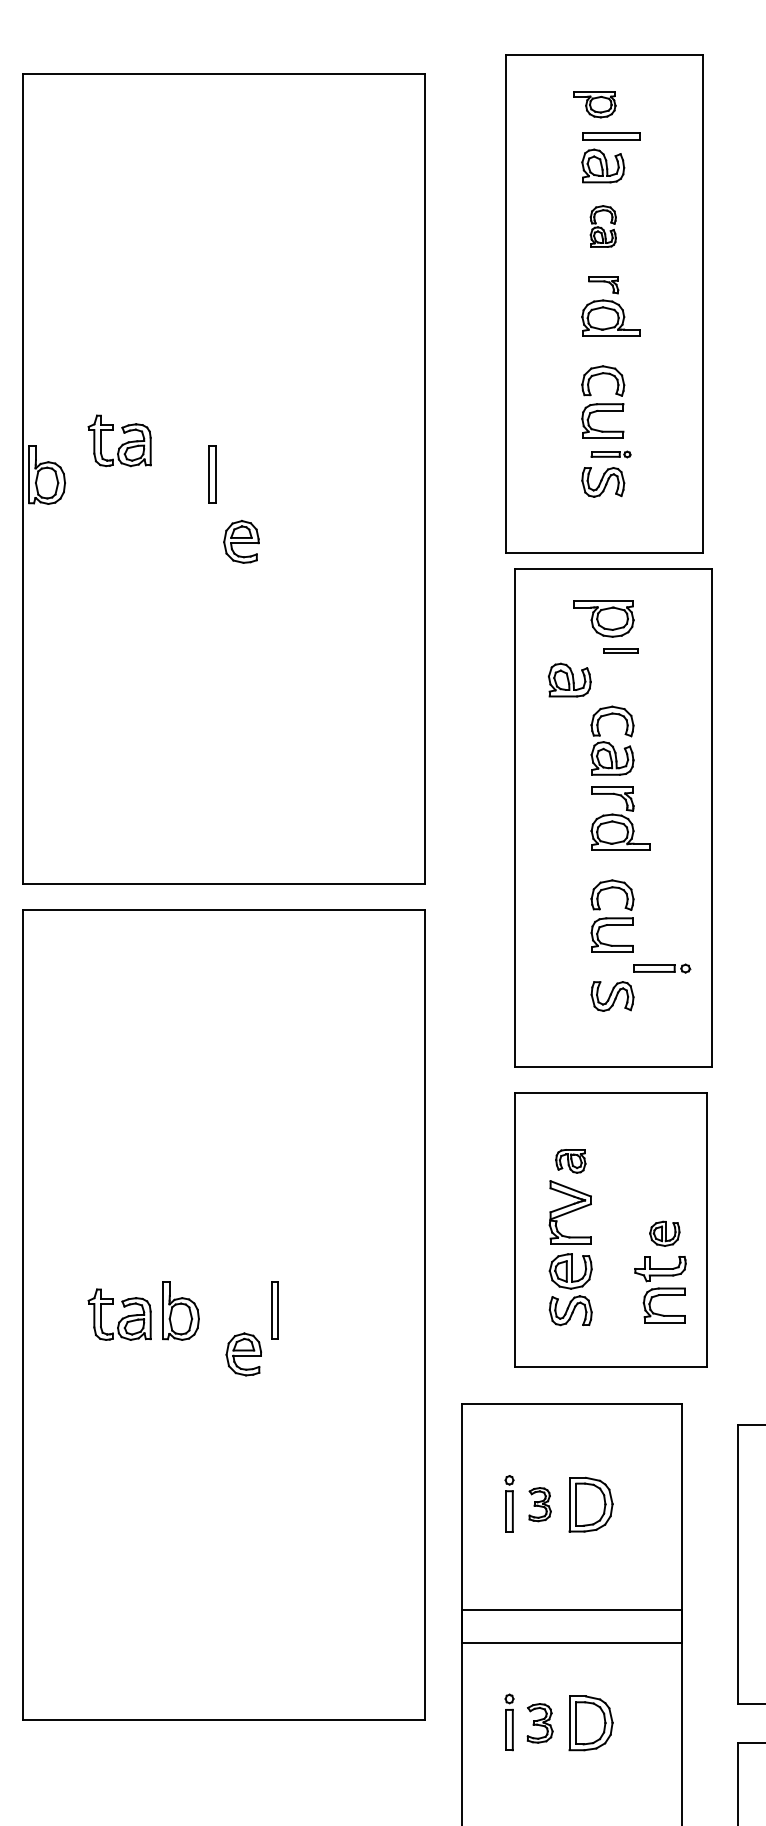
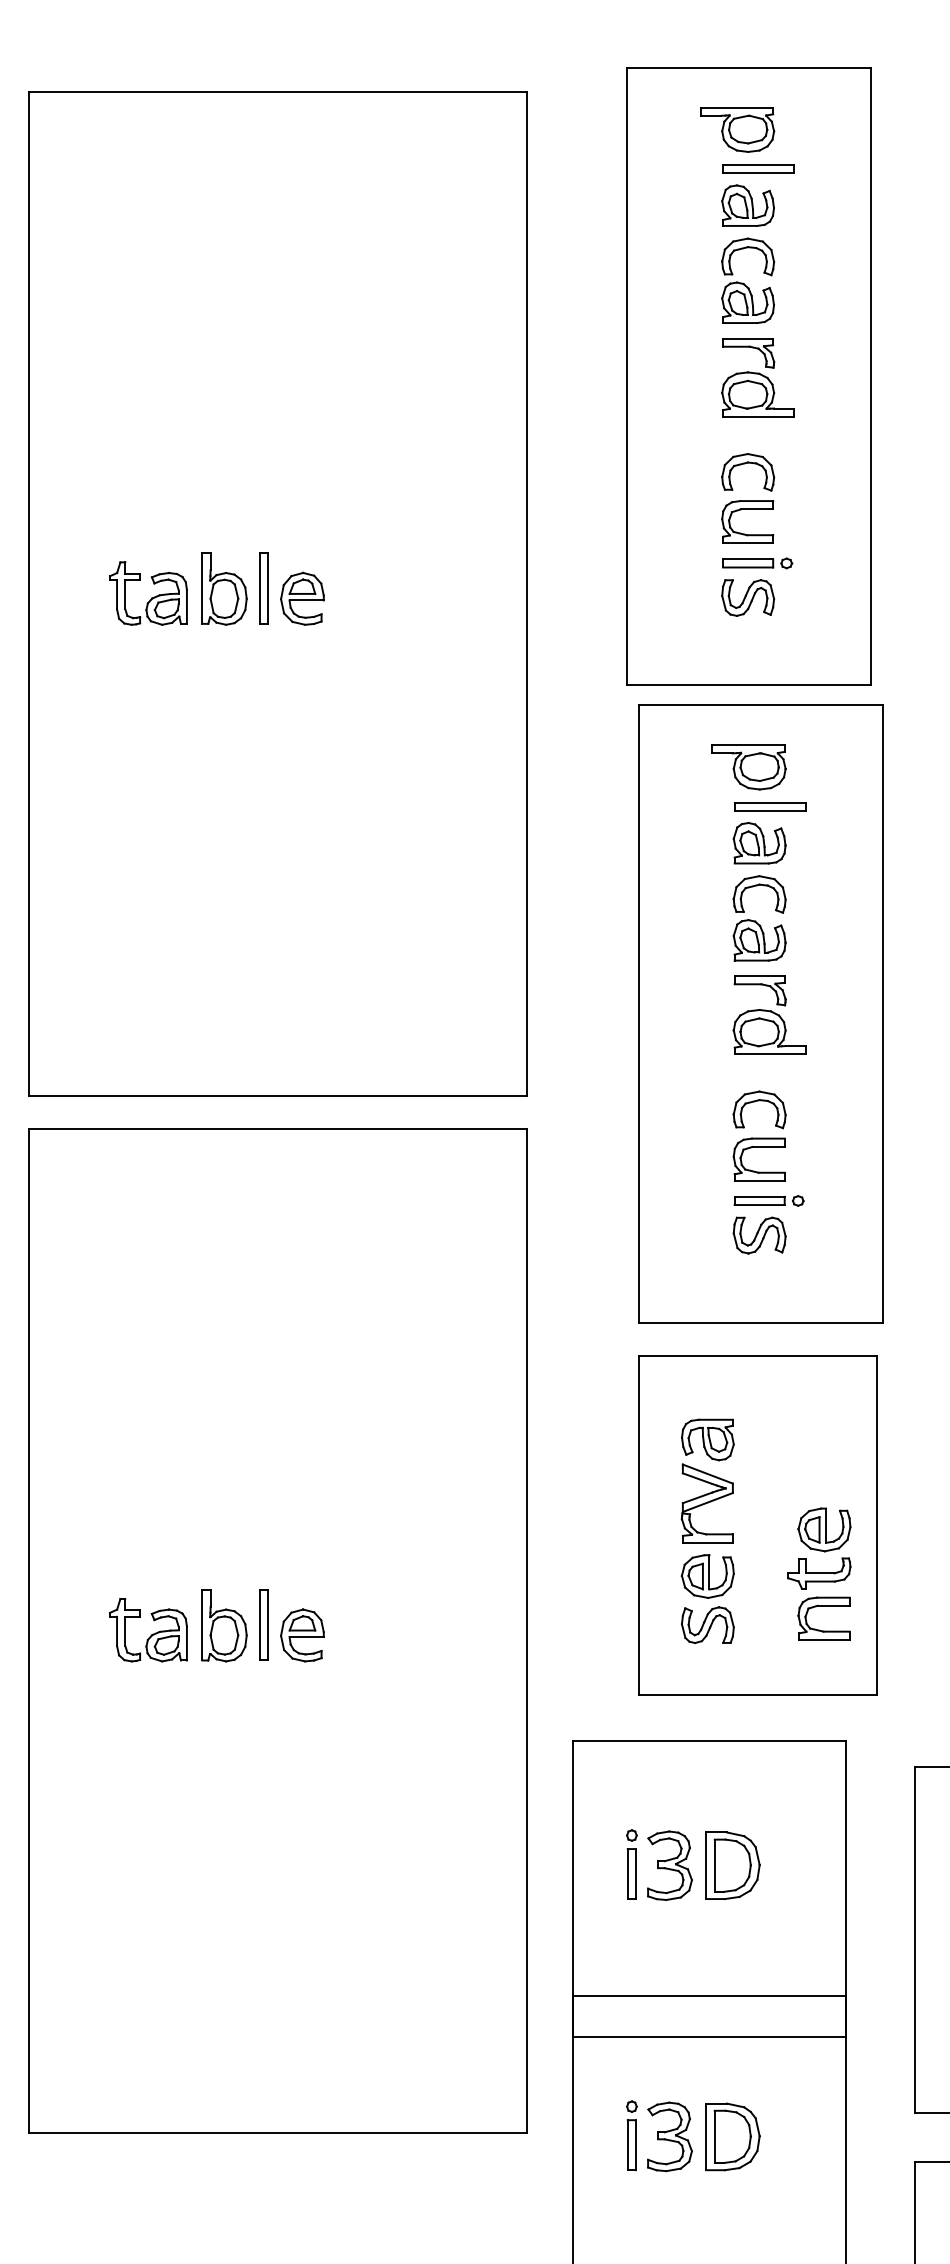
part: (594, 104) -> (737, 129), size x1.43
part: (603, 226) -> (748, 280), size x1.67
part: (603, 285) -> (748, 353), size x1.43
part: (119, 440) -> (148, 593), moved
part: (610, 454) -> (757, 563), size x1.43
part: (47, 474) -> (224, 588), moved
part: (241, 541) -> (302, 598), moved
part: (621, 650) -> (770, 806), size x1.67
part: (569, 680) -> (759, 843), moved
part: (661, 968) -> (768, 1200), moved
part: (570, 1160) -> (707, 1439), size x1.43
part: (664, 1233) -> (824, 1529), size x1.43
part: (274, 1310) -> (263, 1624), moved
part: (243, 1354) -> (302, 1635), moved
part: (539, 1504) -> (669, 1865), size x1.67
part: (539, 1723) -> (669, 2136), size x1.43

